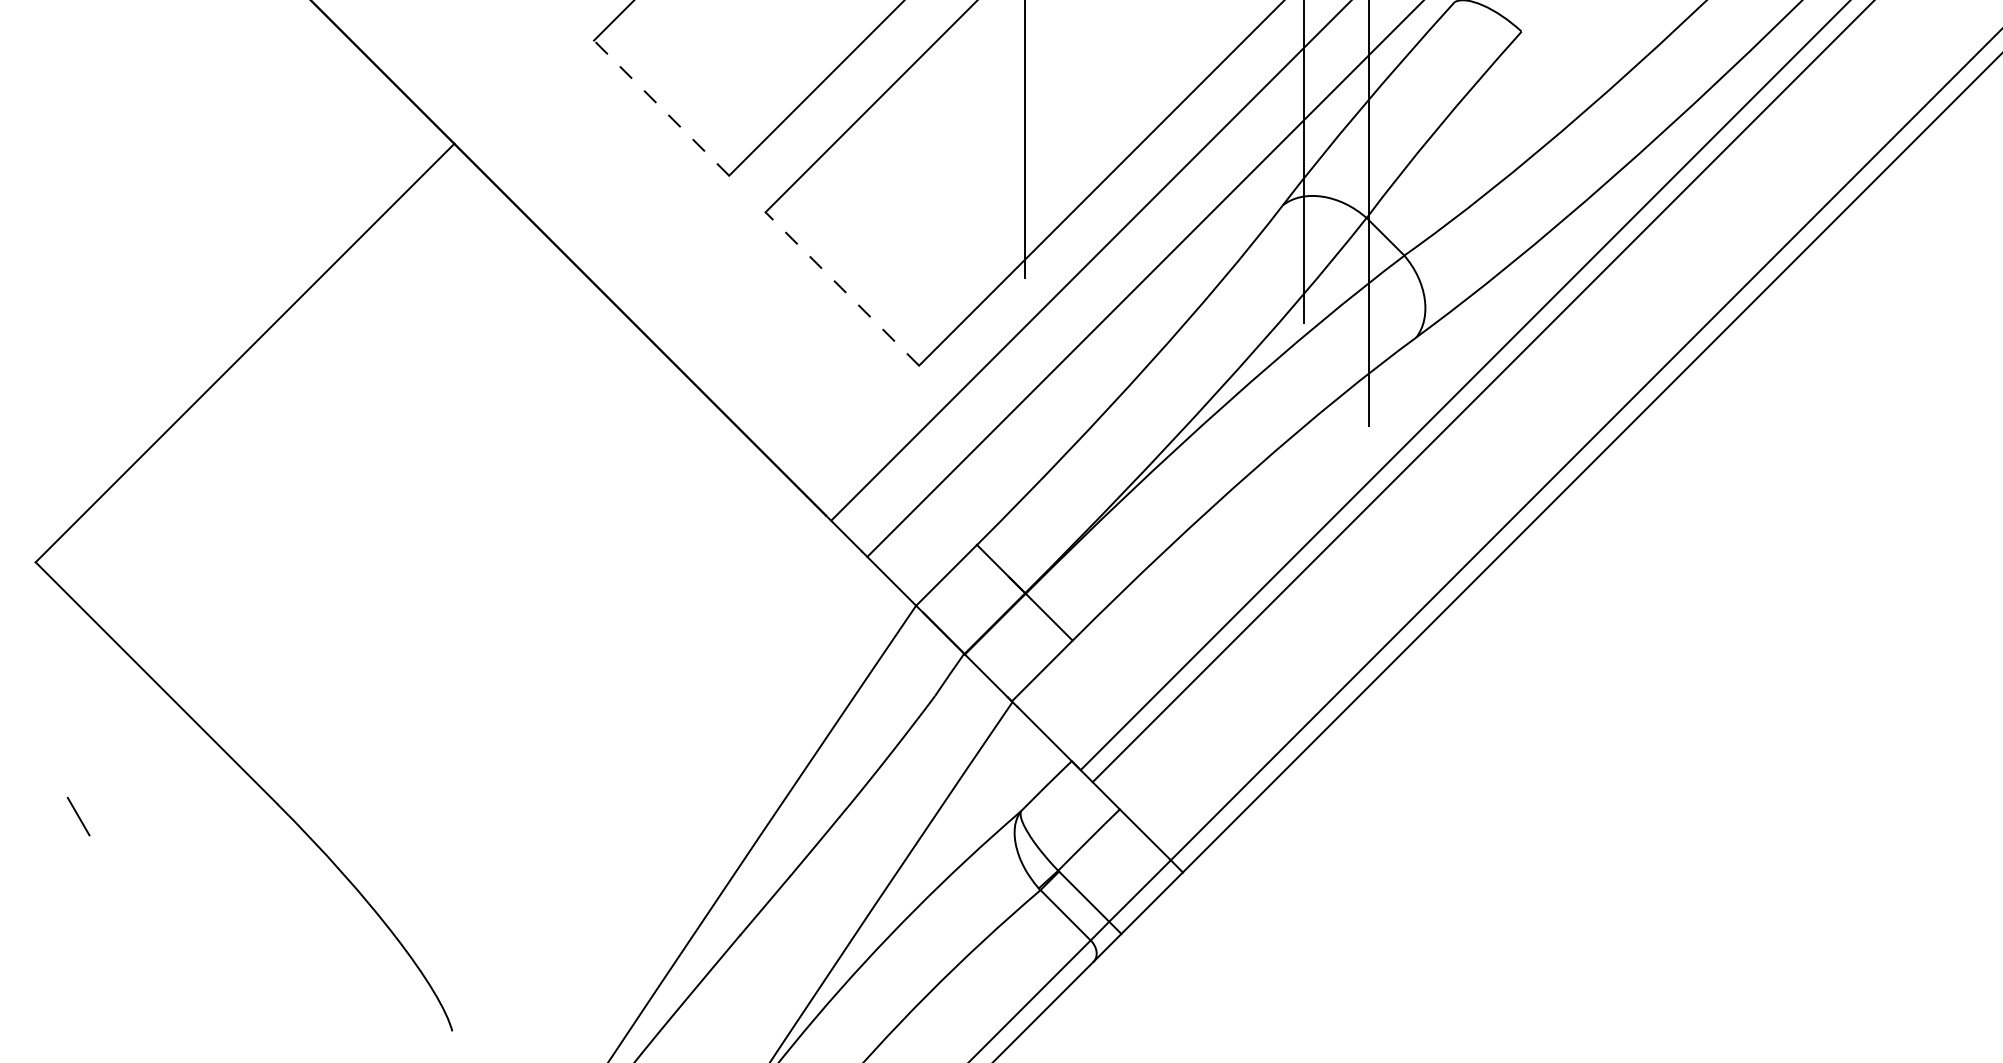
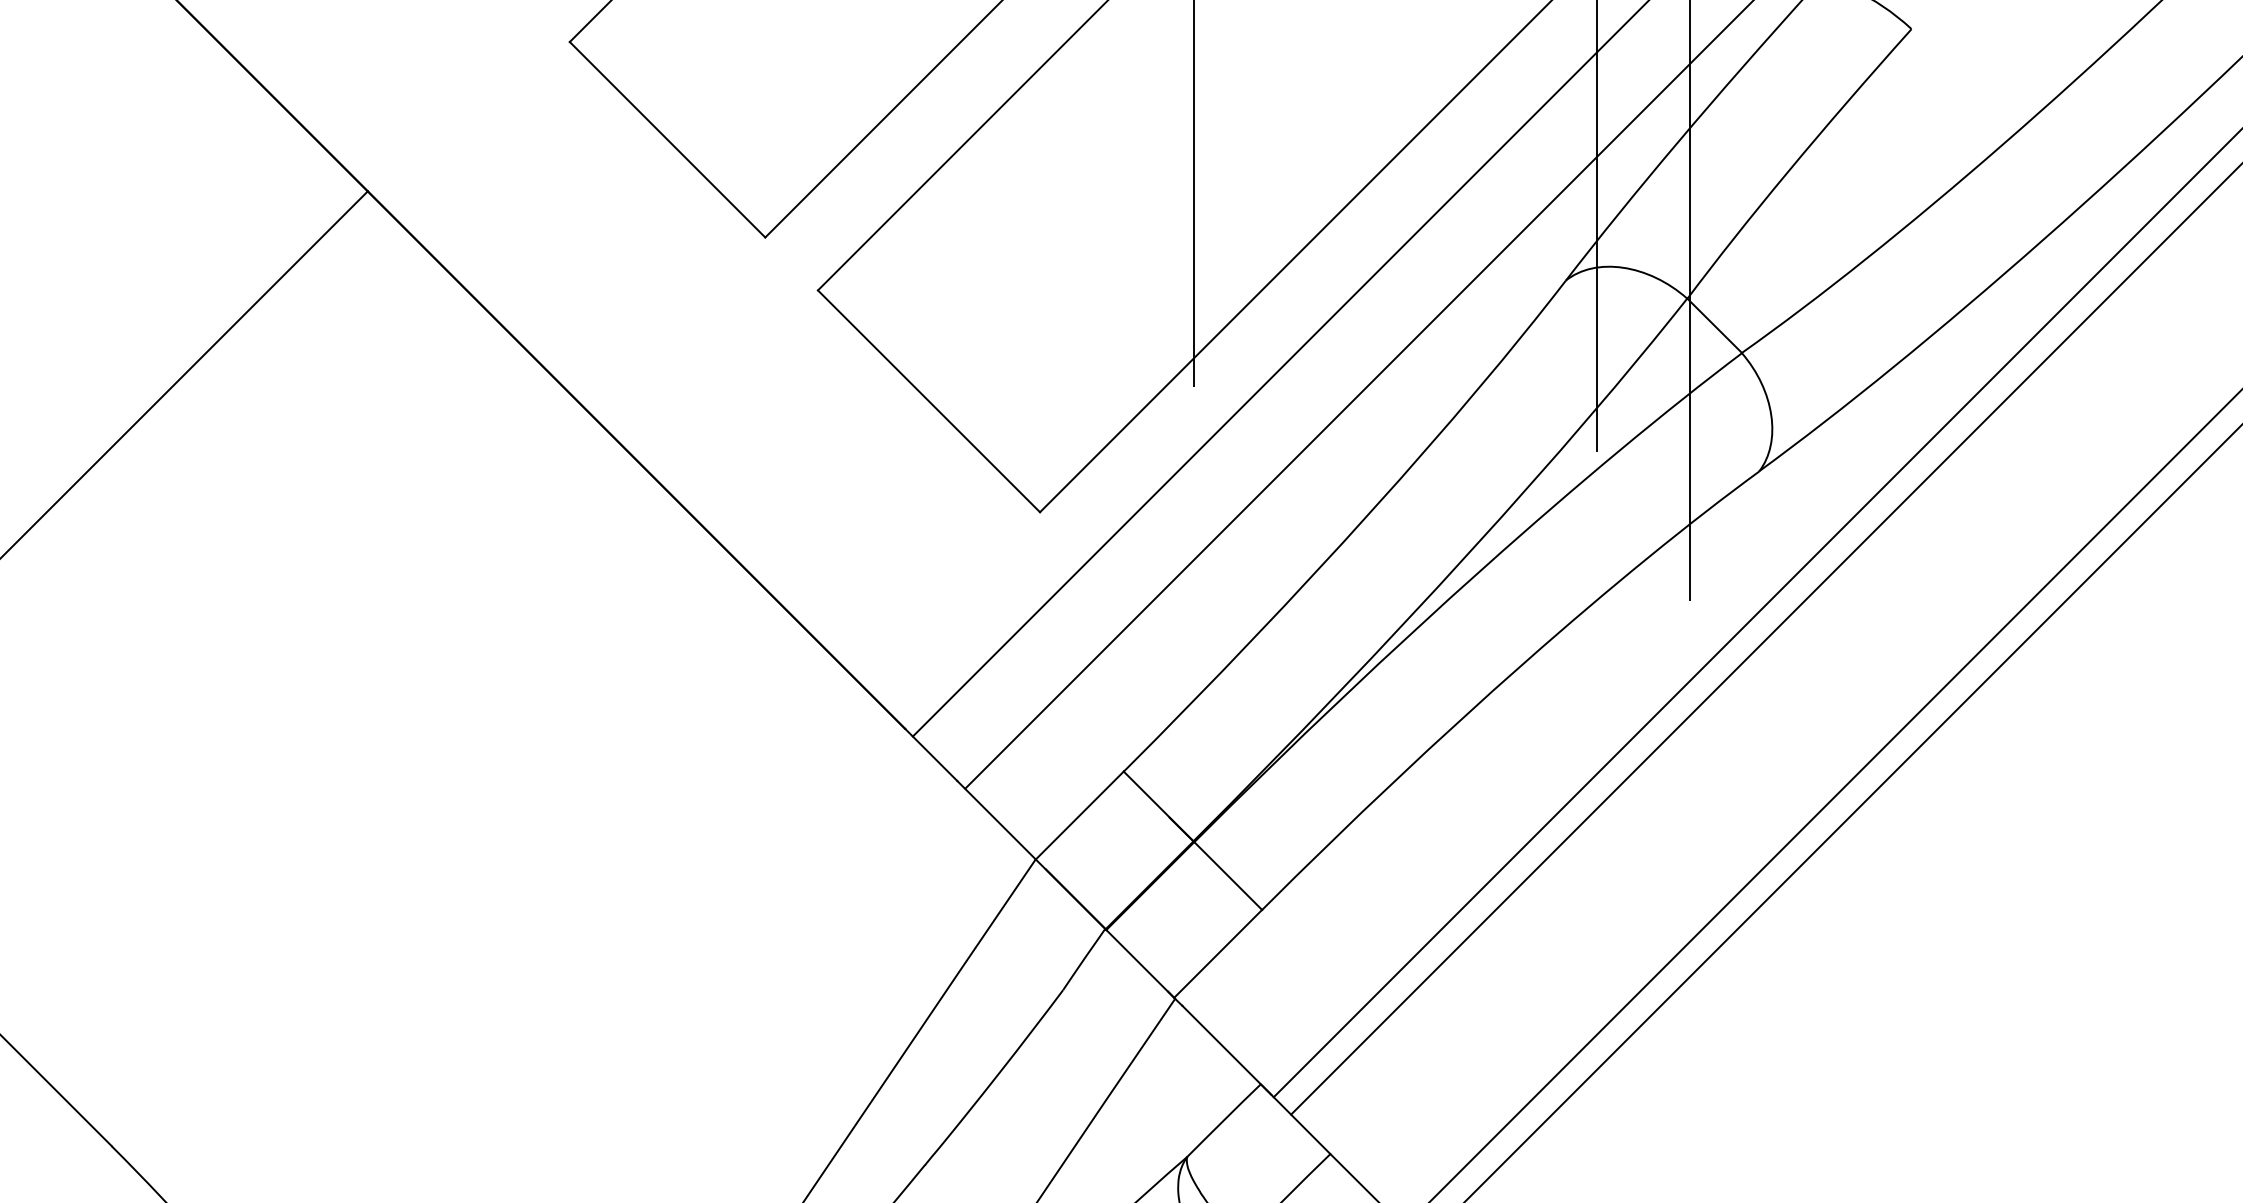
line: (661, 108) -> (667, 140), dashed -> solid
line: (842, 289) -> (929, 402), dashed -> solid

